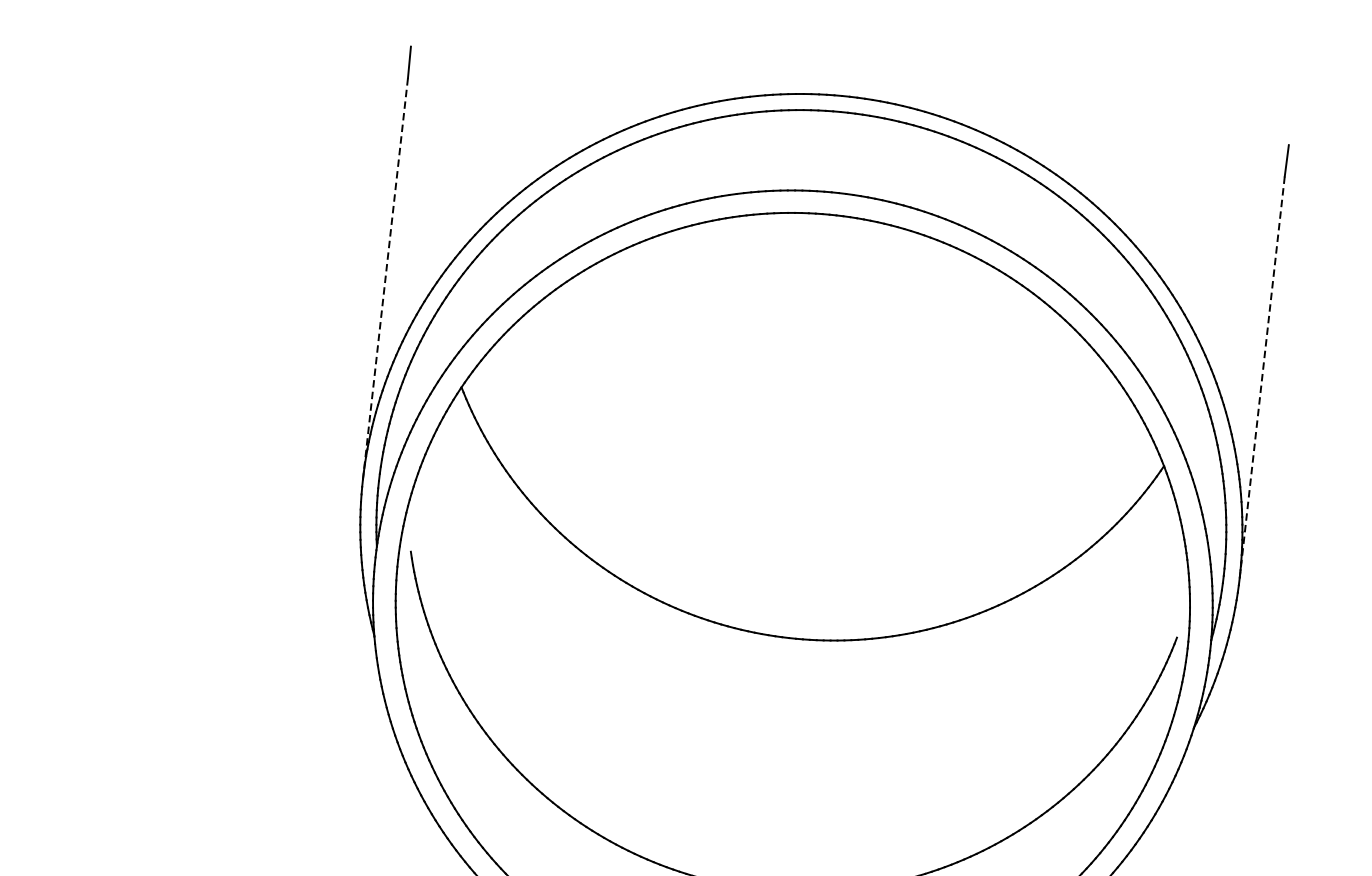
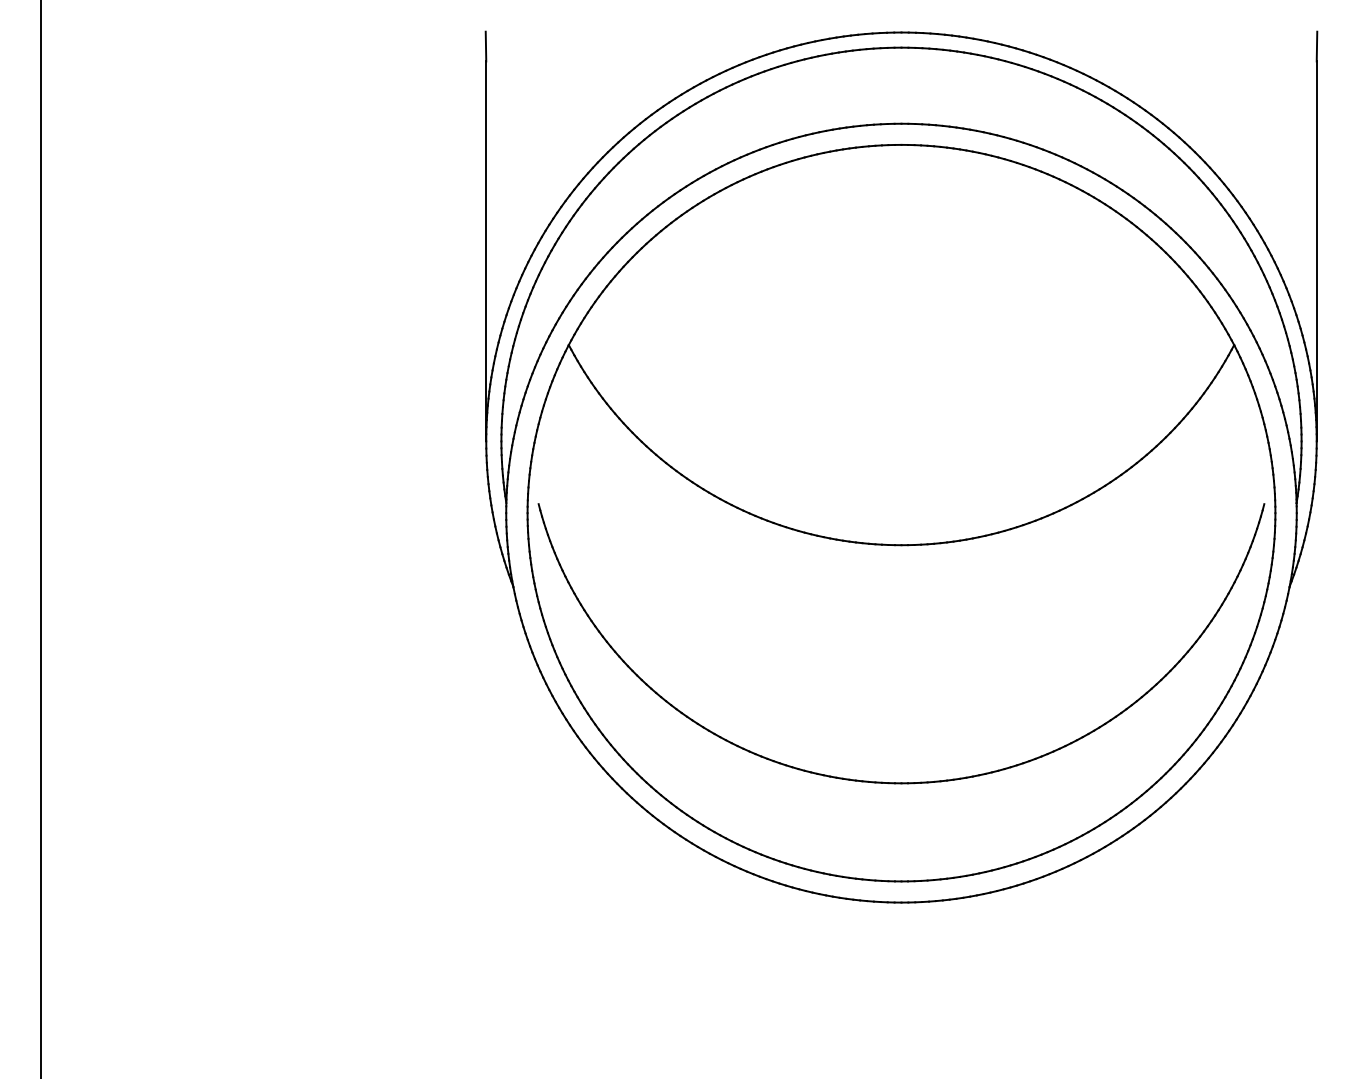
line: (385, 278) -> (486, 251), dashed -> solid
line: (1262, 377) -> (1316, 251), dashed -> solid

